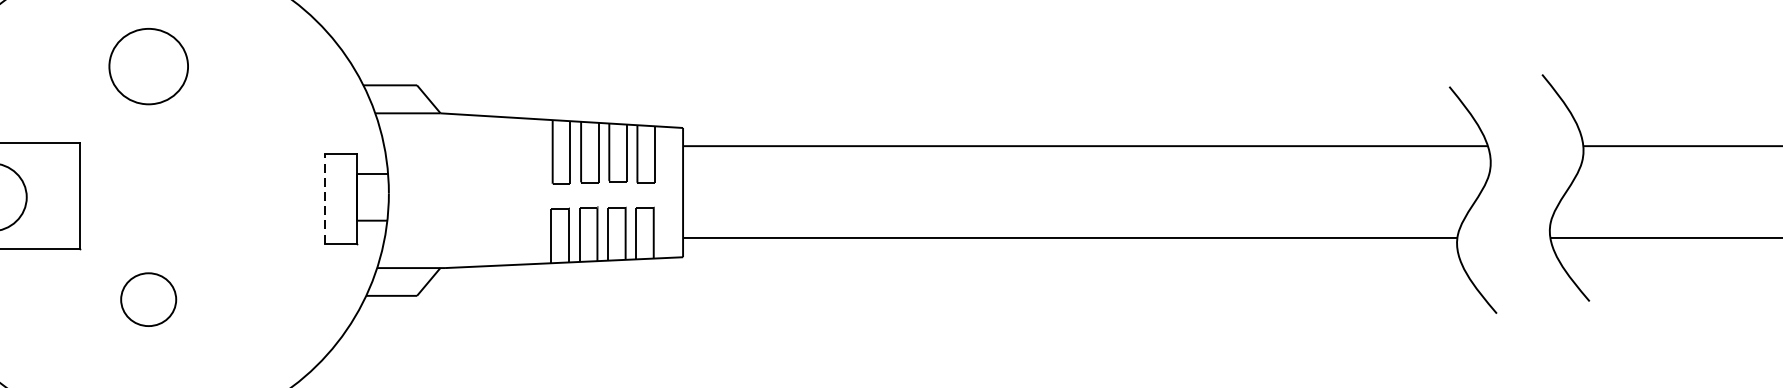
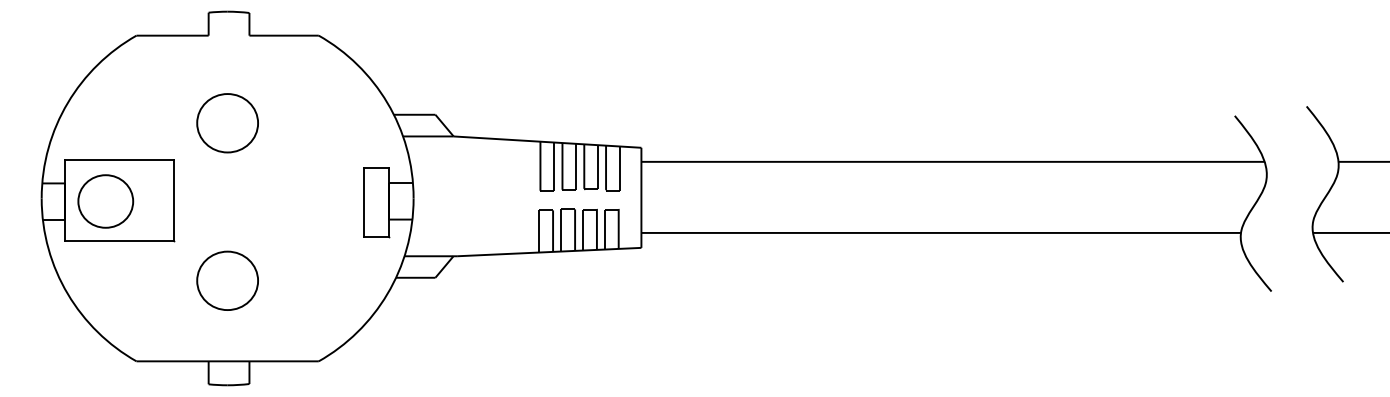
part: (148, 66) -> (227, 123), moved
line: (325, 198) -> (364, 202), dashed -> solid
part: (148, 299) -> (227, 280), size x1.43

